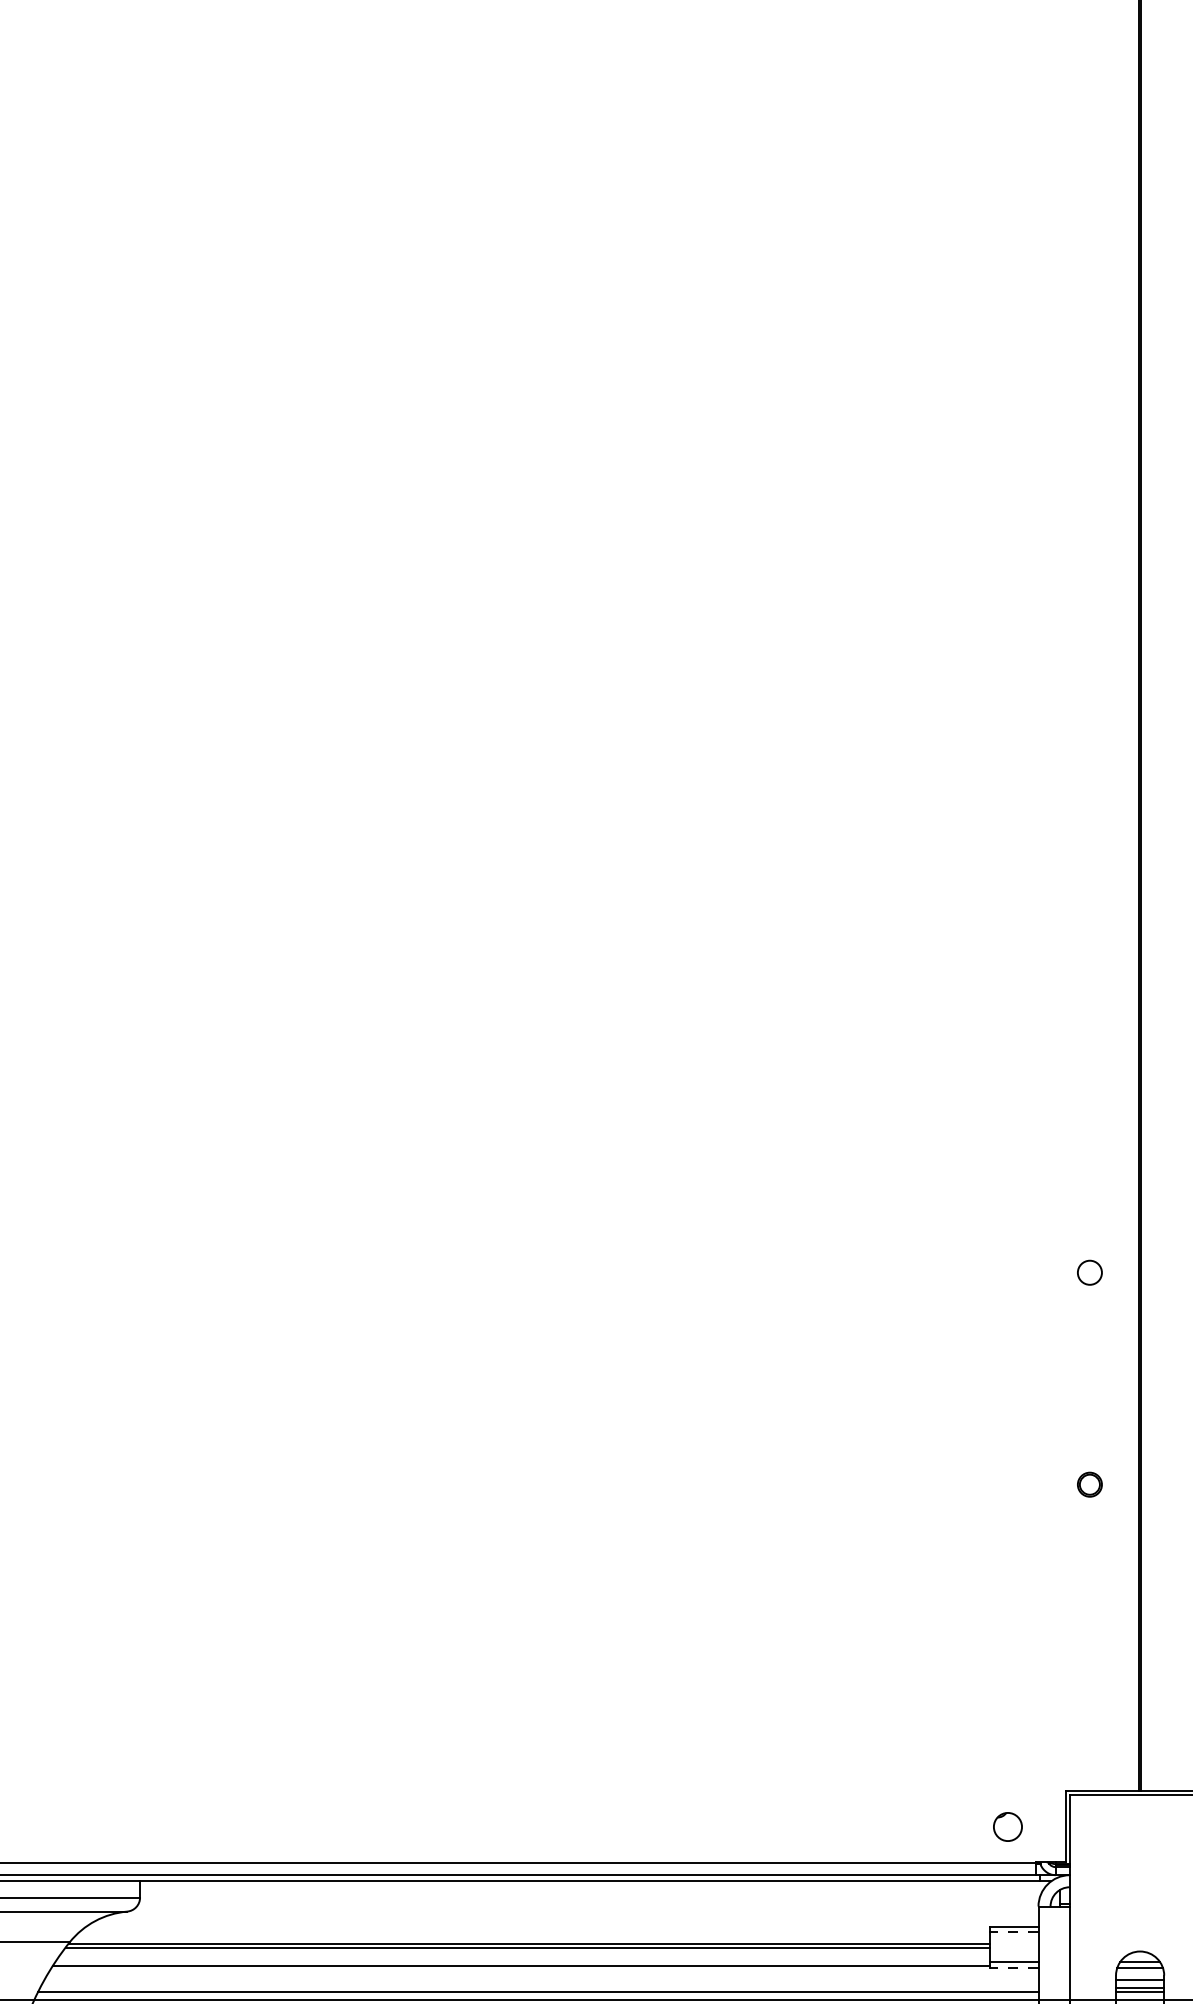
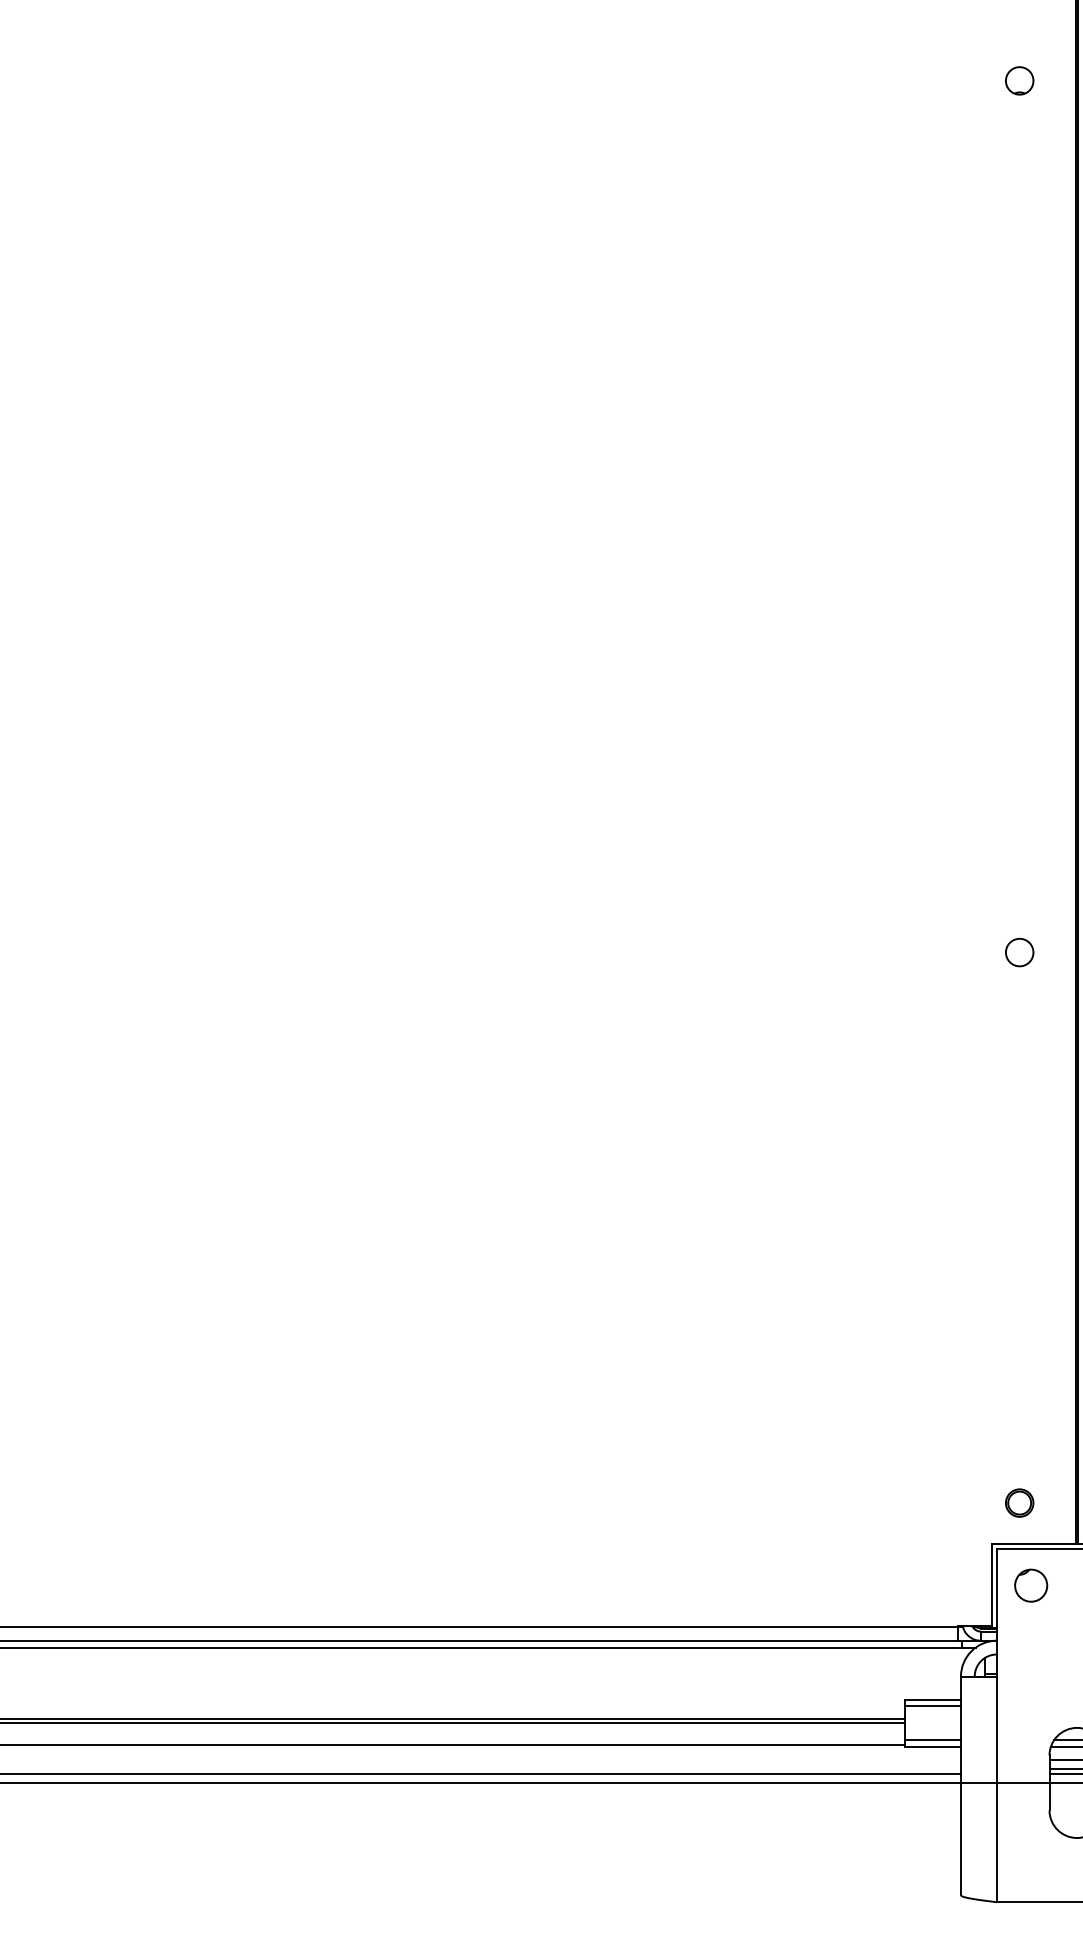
circle: (1089, 509) -> (1019, 80), added
part: (1089, 1484) -> (1019, 1502), moved
circle: (1007, 1826) -> (1030, 1585), moved
line: (1013, 1932) -> (932, 1706), dashed -> solid
line: (1013, 1968) -> (932, 1747), dashed -> solid

